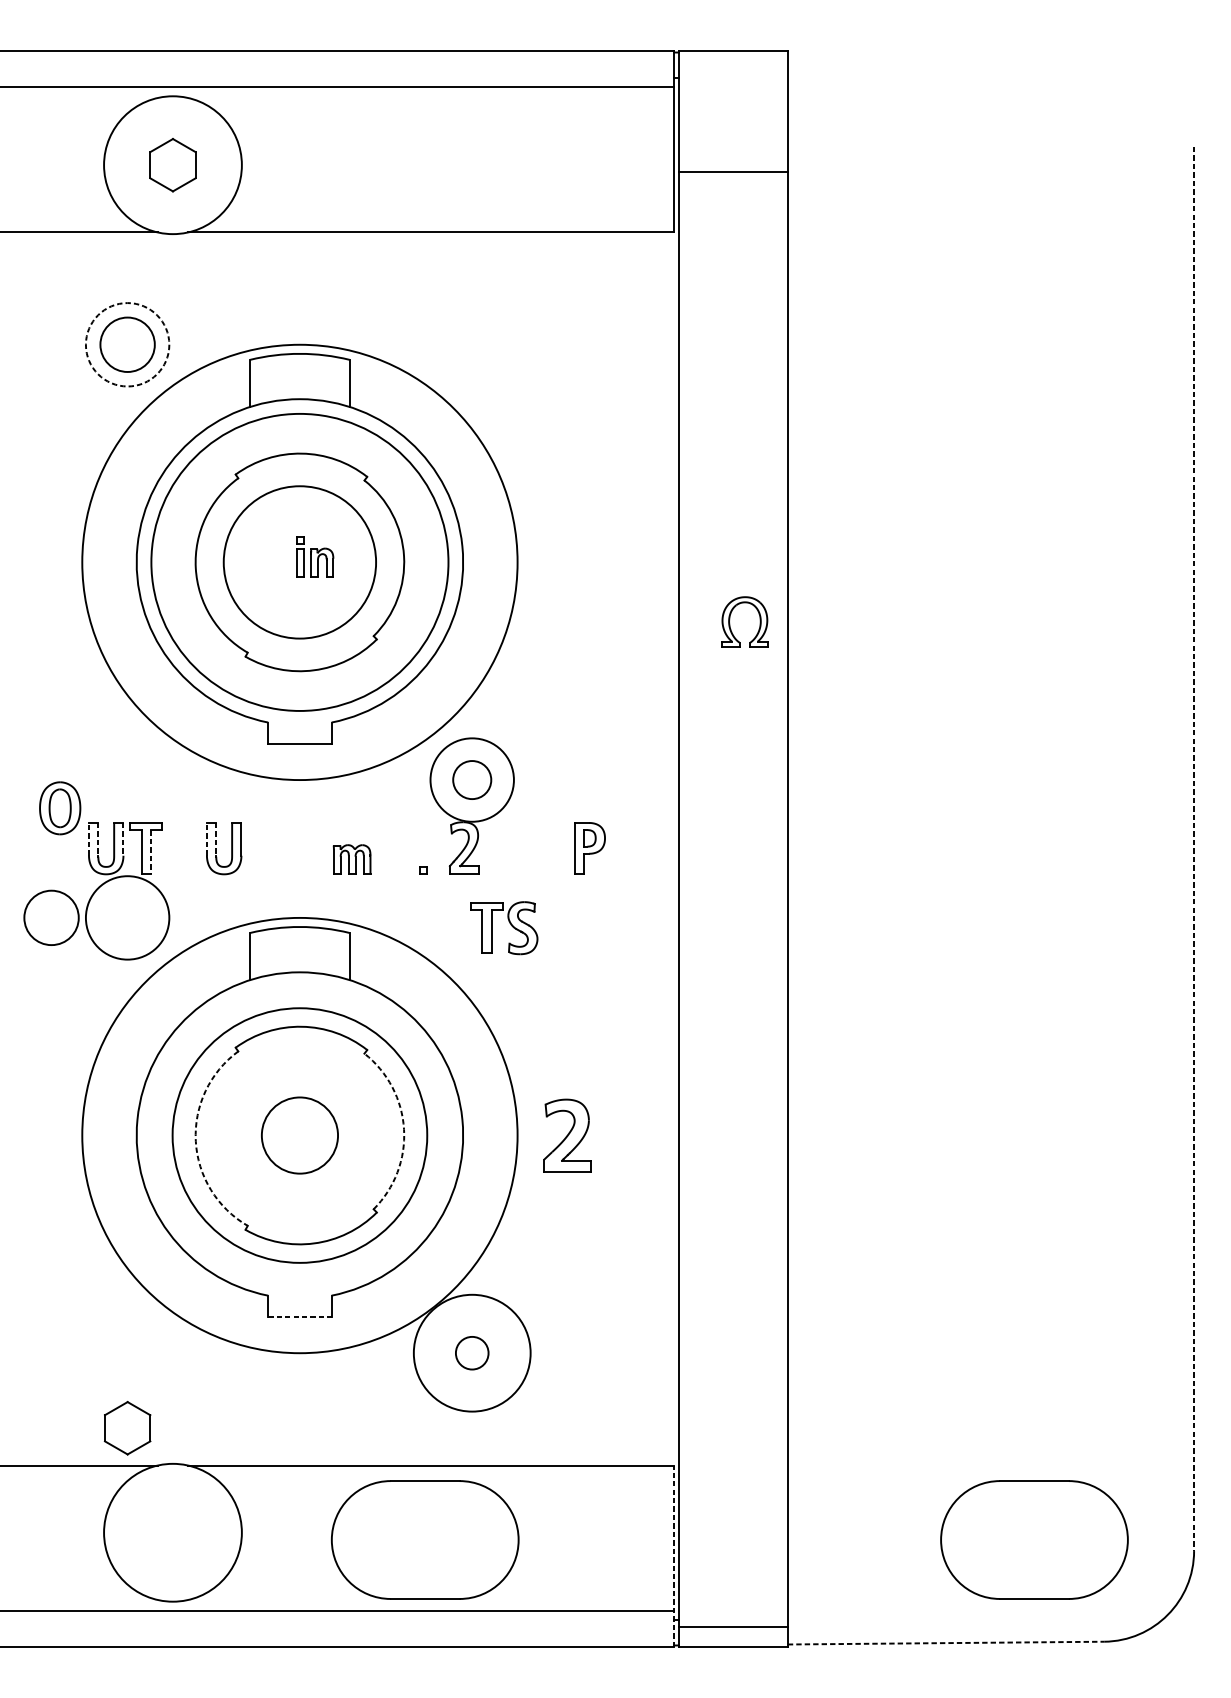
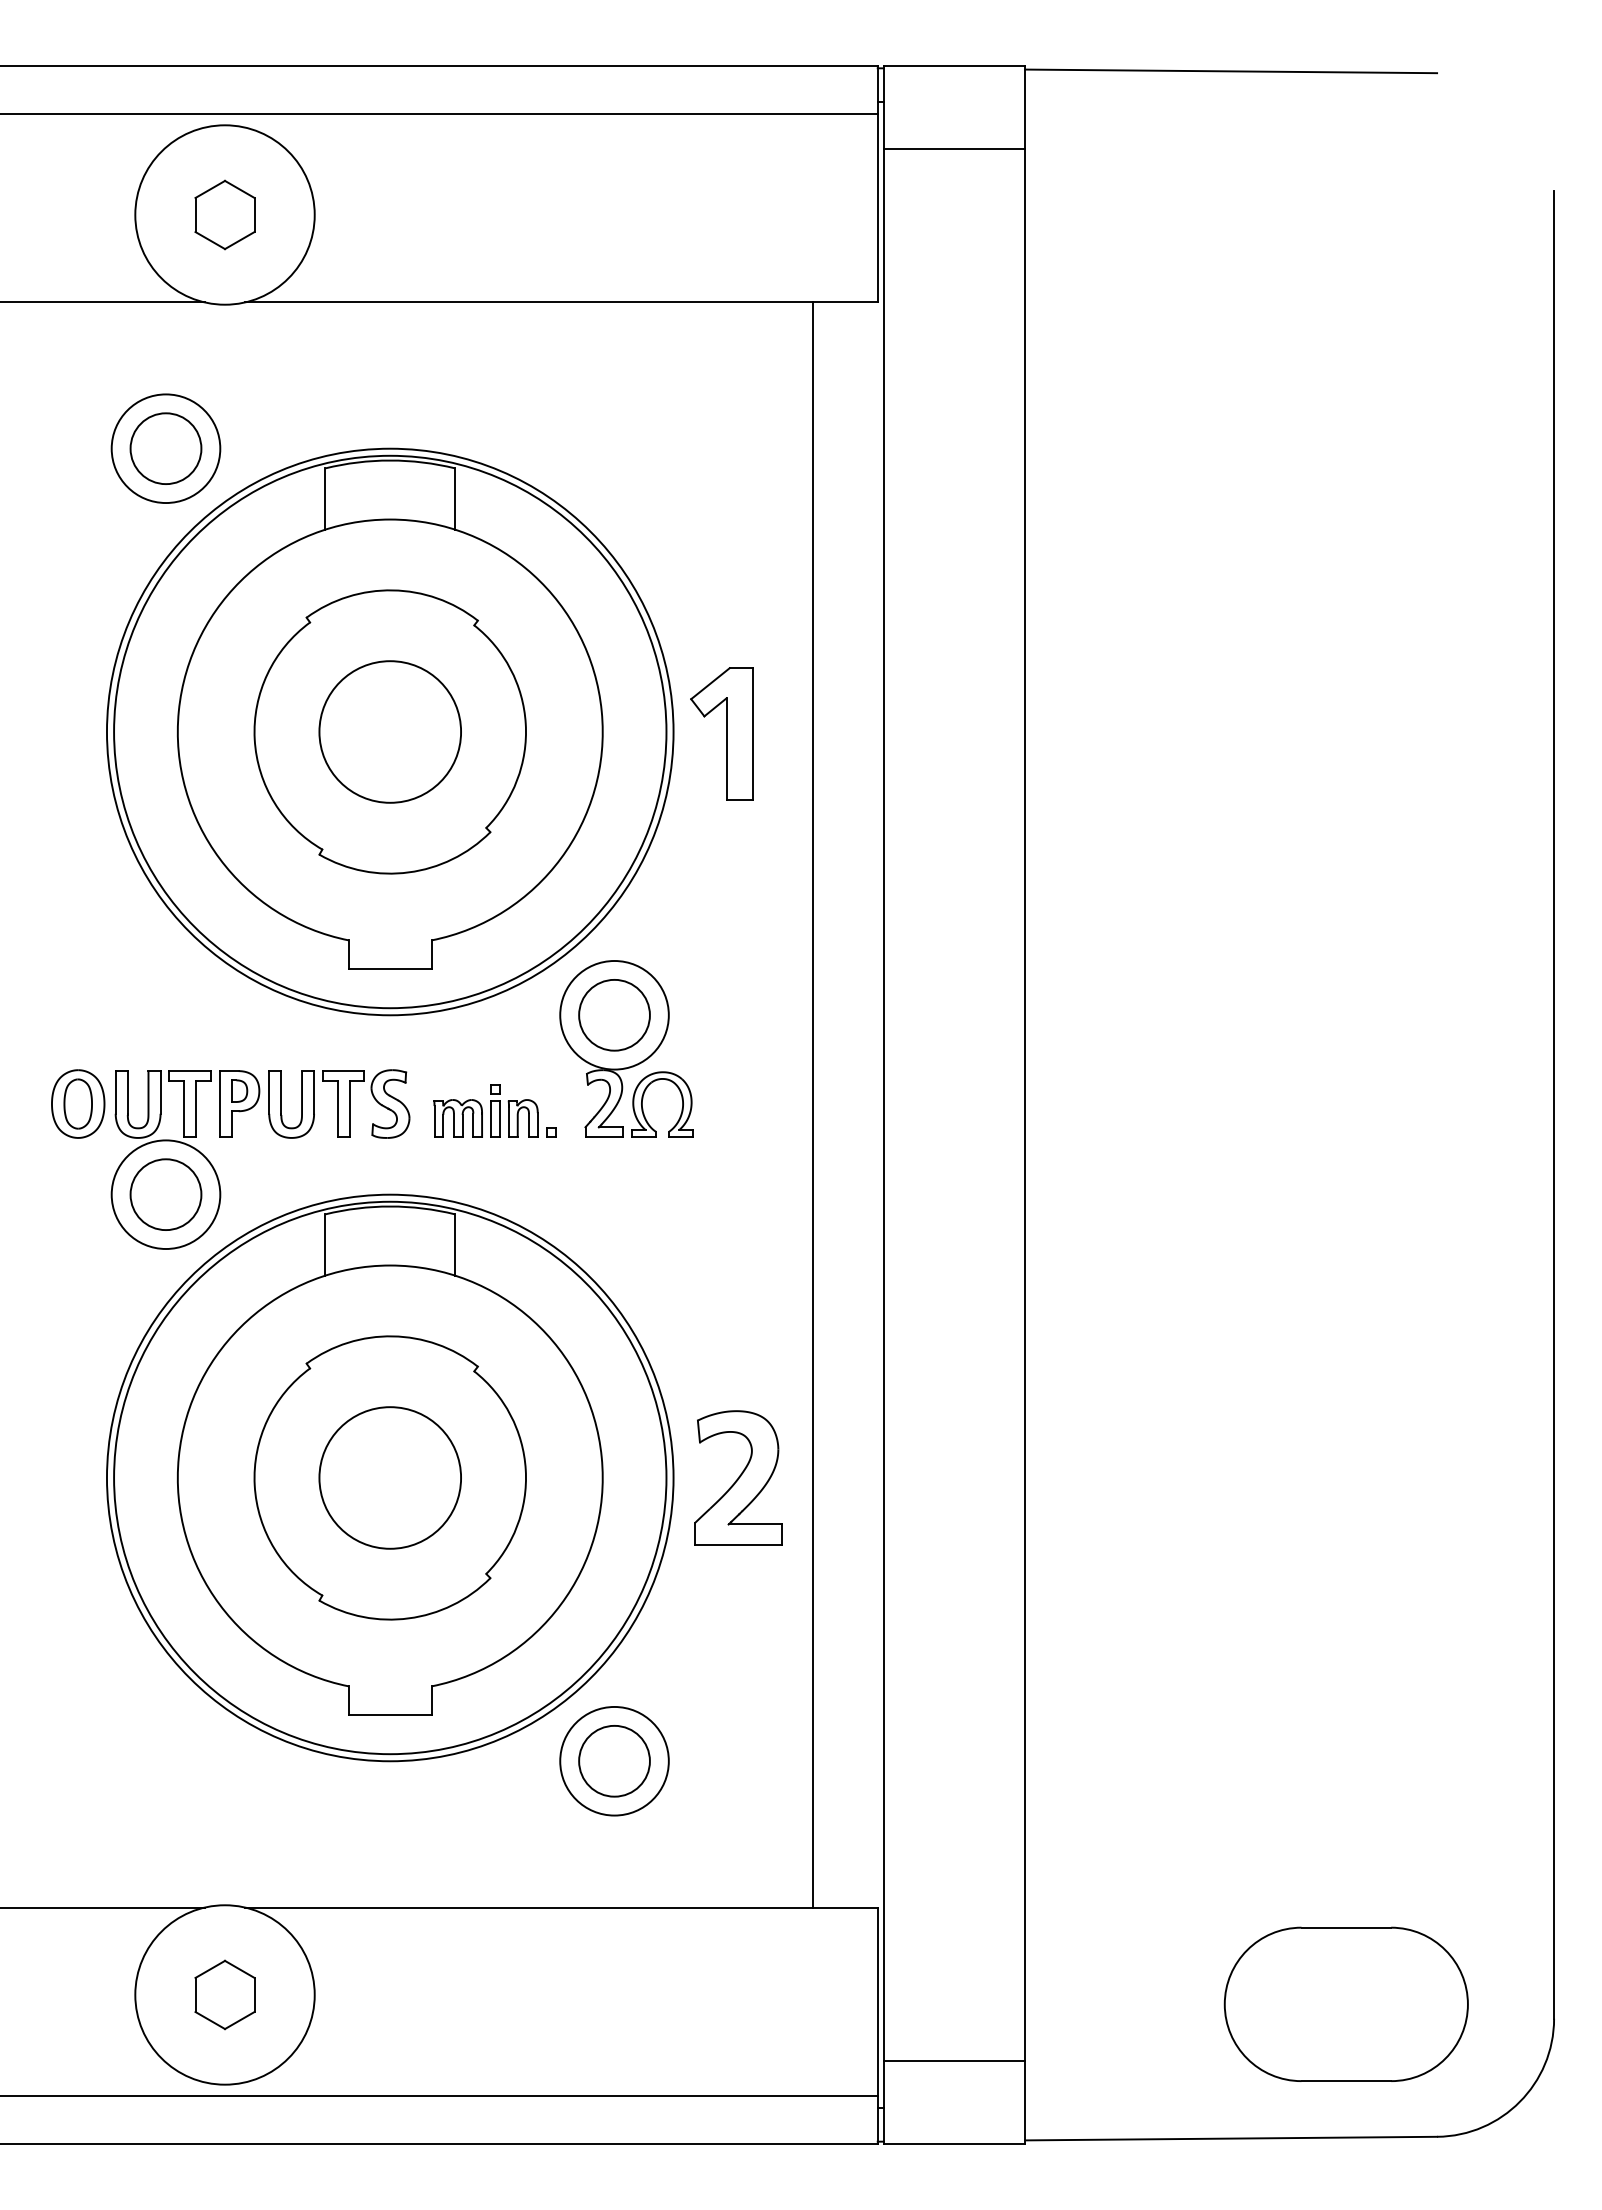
line: (946, 54) -> (1231, 71), added
line: (733, 171) -> (954, 148), moved
circle: (127, 344) -> (165, 448), dashed -> solid
part: (315, 556) -> (514, 1110), moved
circle: (300, 562) -> (390, 731), size x0.71
circle: (300, 562) -> (390, 731), size x1.43
part: (554, 563) -> (721, 733), added
part: (730, 625) -> (643, 1108), moved
circle: (472, 779) -> (614, 1014), size x1.43
part: (60, 807) -> (78, 1103), moved
line: (88, 838) -> (115, 1091), dashed -> solid
line: (207, 838) -> (269, 1091), dashed -> solid
line: (98, 839) -> (127, 1092), dashed -> solid
line: (123, 839) -> (160, 1092), dashed -> solid
line: (216, 839) -> (281, 1092), dashed -> solid
part: (589, 847) -> (239, 1103), moved
line: (624, 848) -> (812, 1104), added
line: (1194, 849) -> (1554, 1105), dashed -> solid
line: (151, 852) -> (196, 1109), dashed -> solid
circle: (51, 917) -> (165, 1194), moved
part: (509, 923) -> (373, 1098), moved
arc: (403, 1129) -> (525, 1469), dashed -> solid
circle: (300, 1135) -> (390, 1477), size x1.43
circle: (300, 1135) -> (390, 1477), size x1.67
part: (567, 1135) -> (738, 1477), size x1.43
arc: (195, 1141) -> (254, 1485), dashed -> solid
line: (300, 1317) -> (390, 1714), dashed -> solid
circle: (472, 1352) -> (614, 1760), size x0.71
circle: (472, 1352) -> (614, 1760), size x1.67
part: (127, 1427) -> (224, 1994), moved
part: (424, 1539) -> (552, 2003), removed
line: (674, 1556) -> (877, 2025), dashed -> solid
line: (733, 1626) -> (954, 2061), moved
line: (946, 1643) -> (1231, 2138), dashed -> solid

